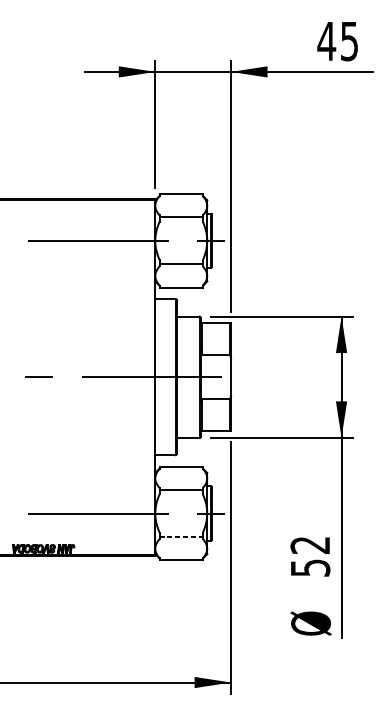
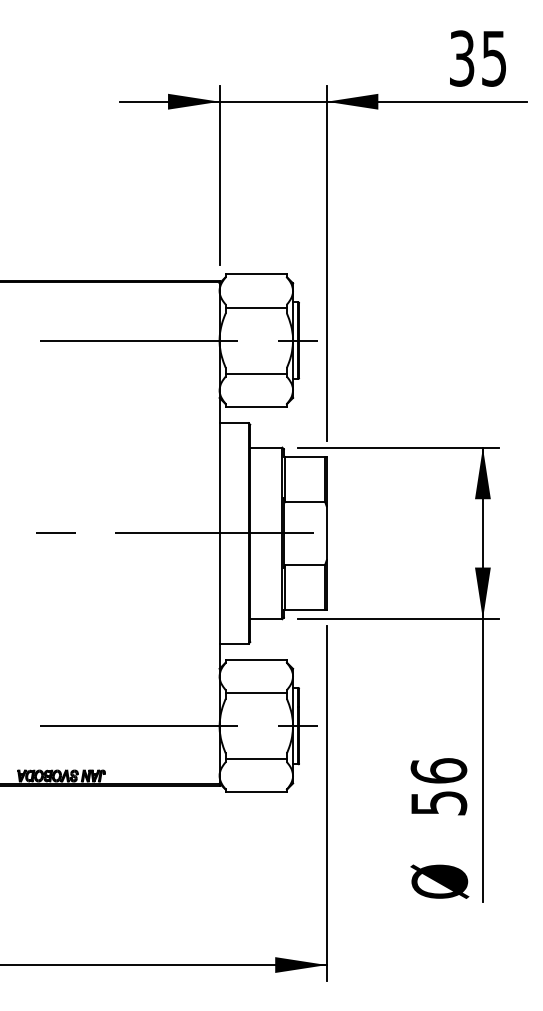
text: (326, 41) -> (461, 58), 45 -> 35
line: (181, 537) -> (256, 759), dashed -> solid
text: (310, 544) -> (438, 770), 52 -> 56

